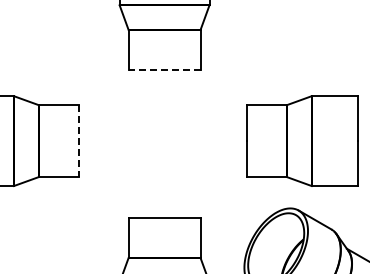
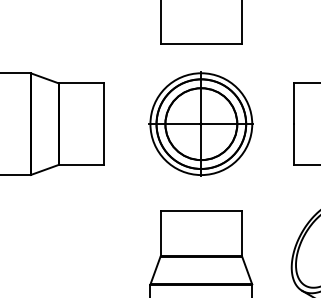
line: (164, 70) -> (201, 44), dashed -> solid
part: (164, 140) -> (201, 123), added
line: (79, 141) -> (105, 124), dashed -> solid

